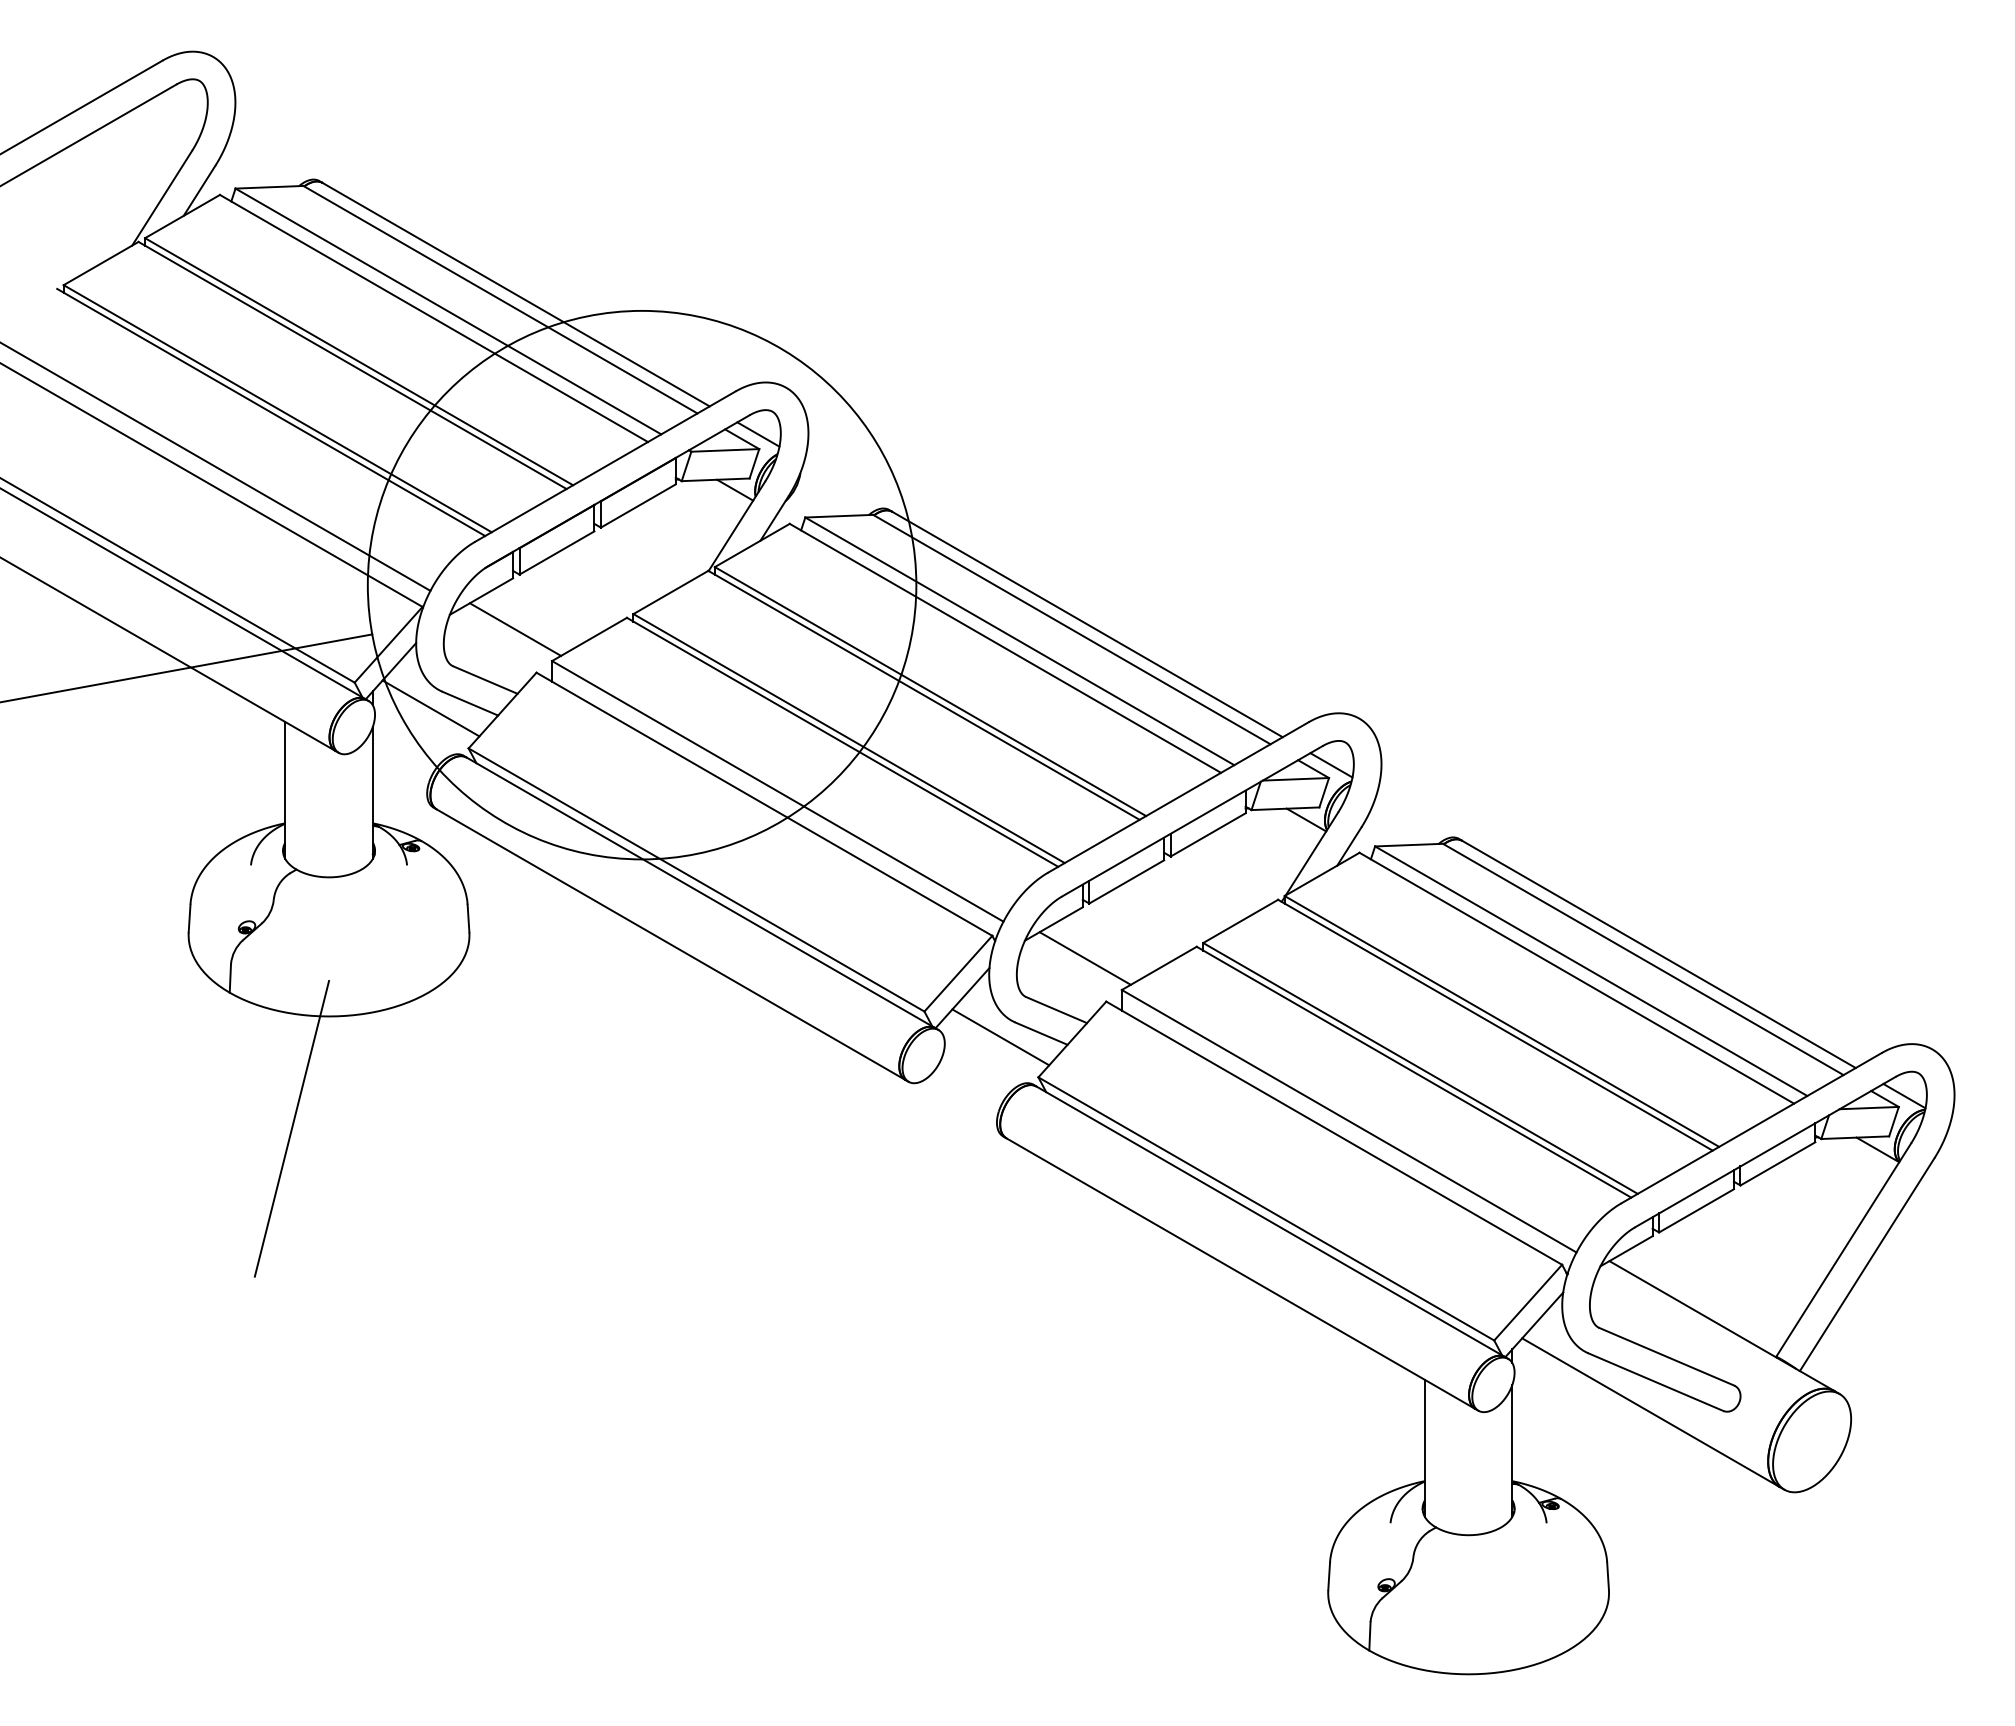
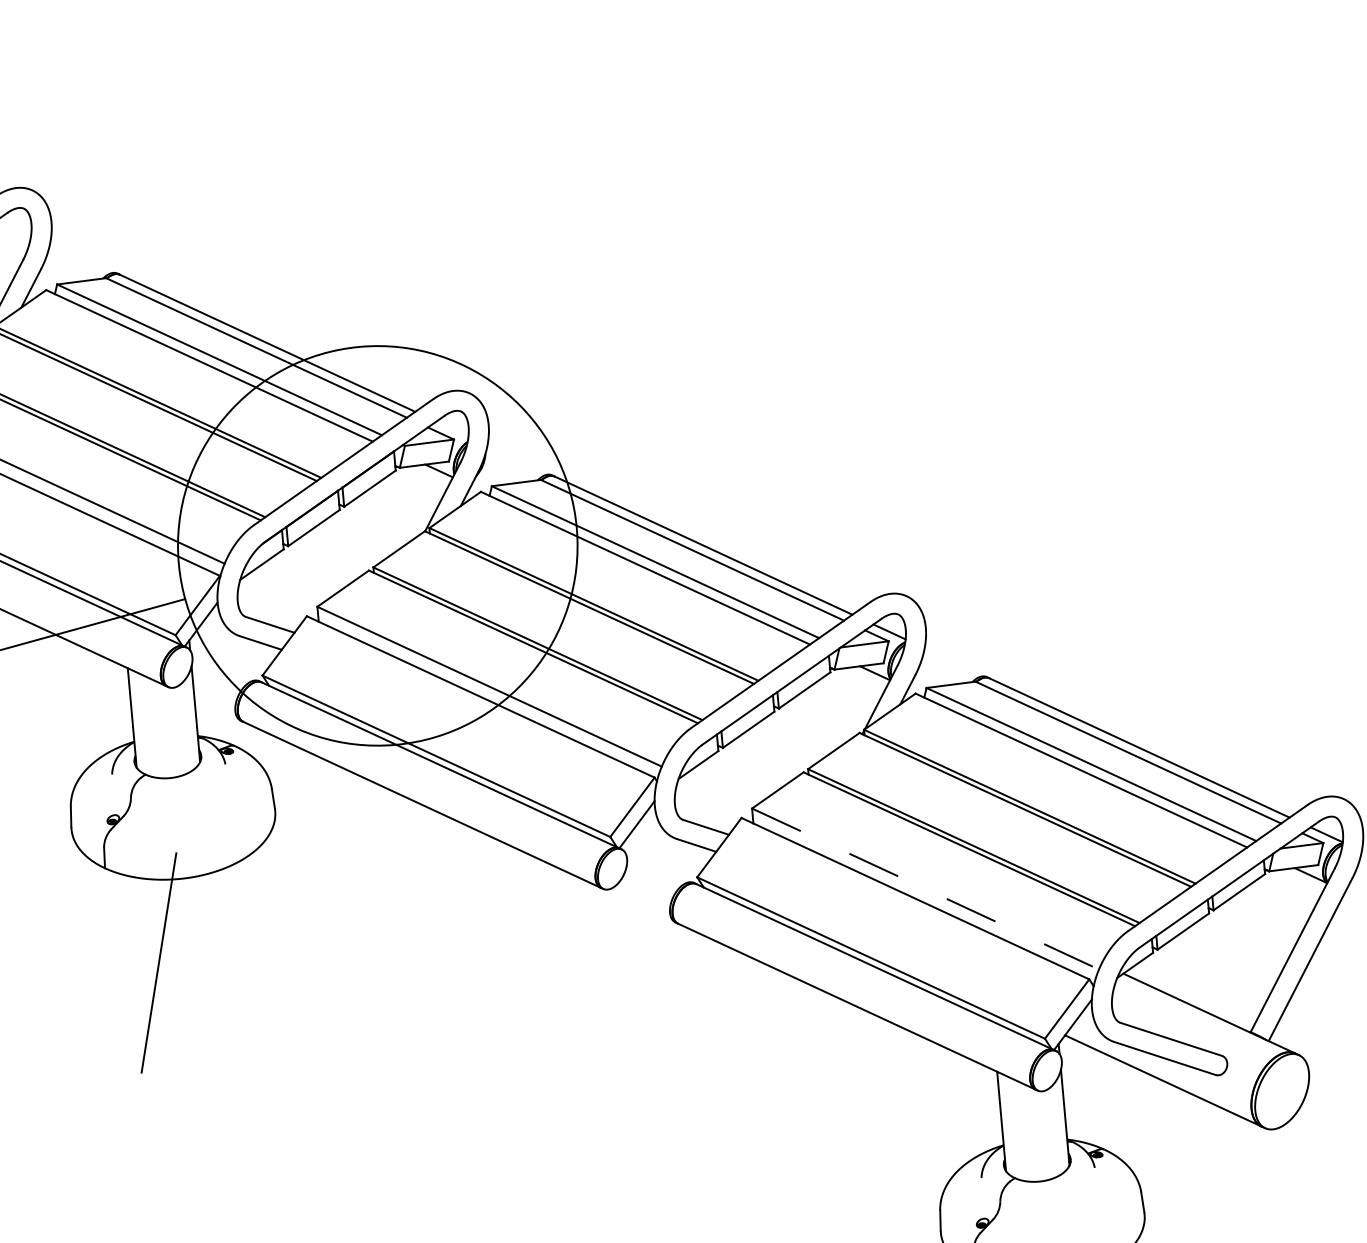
line: (758, 434) -> (452, 429), removed
line: (515, 629) -> (288, 586), removed
line: (430, 708) -> (232, 649), removed
line: (1084, 958) -> (722, 788), removed
line: (1000, 1037) -> (667, 850), removed
line: (1349, 1121) -> (925, 889), solid -> dashed

